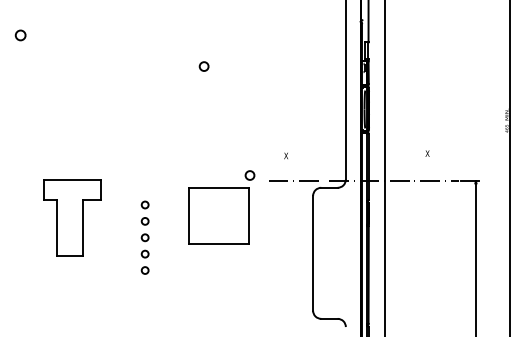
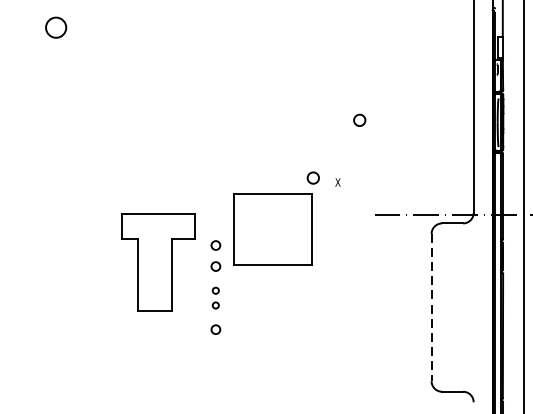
circle: (20, 35) -> (55, 27), size x1.6
circle: (203, 66) -> (358, 120), moved
text: (285, 155) -> (337, 181), moved
part: (221, 207) -> (276, 219), moved
part: (72, 217) -> (158, 261), moved
part: (144, 245) -> (215, 297), size x0.7
line: (313, 253) -> (432, 307), solid -> dashed

